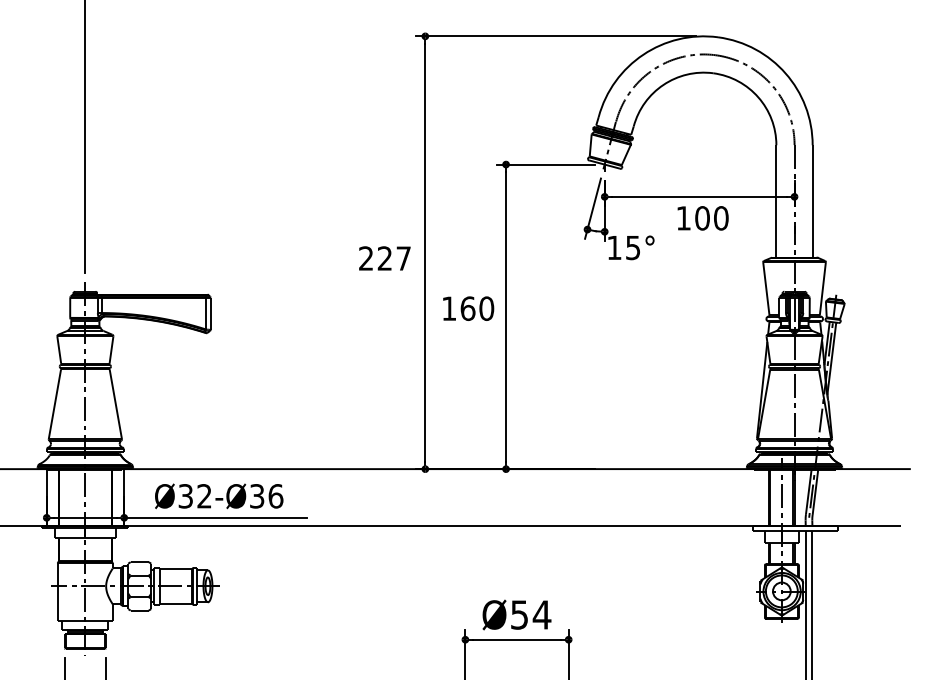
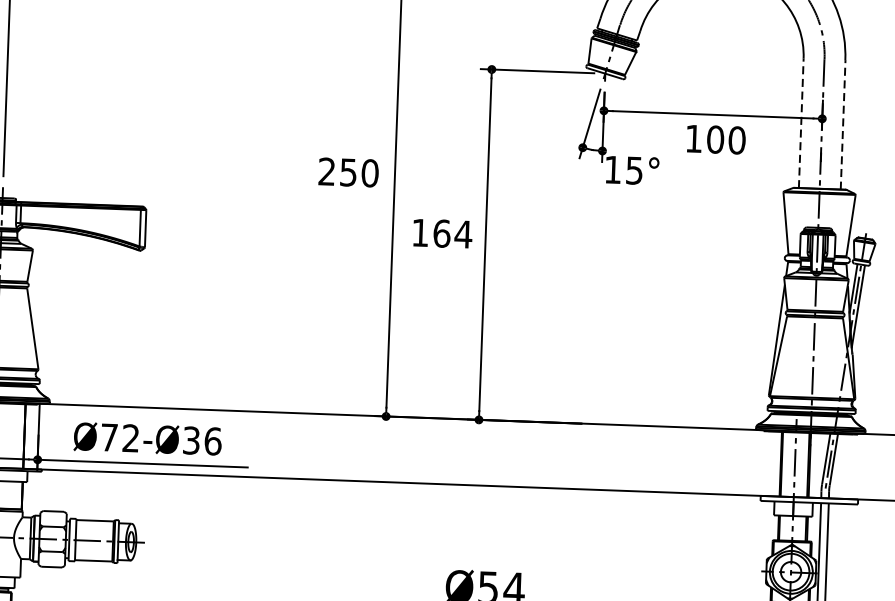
line: (812, 200) -> (842, 123), solid -> dashed
line: (776, 201) -> (801, 123), solid -> dashed
text: (394, 258) -> (359, 172), 227 -> 250
text: (486, 308) -> (463, 234), 160 -> 164
text: (185, 496) -> (109, 437), Ø32-Ø36 -> Ø72-Ø36

